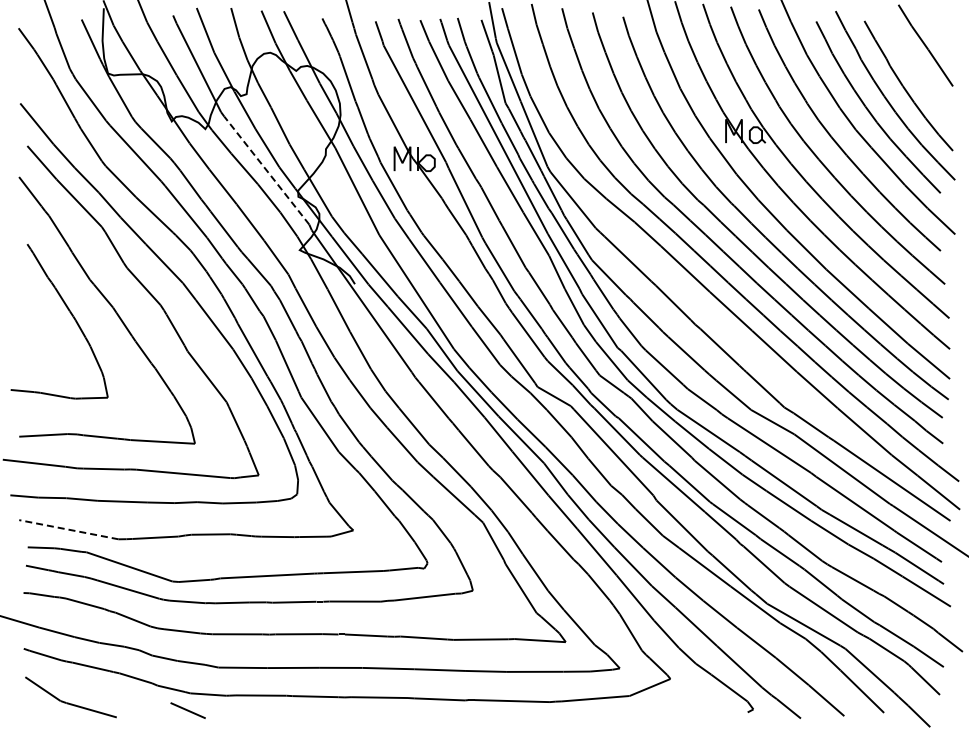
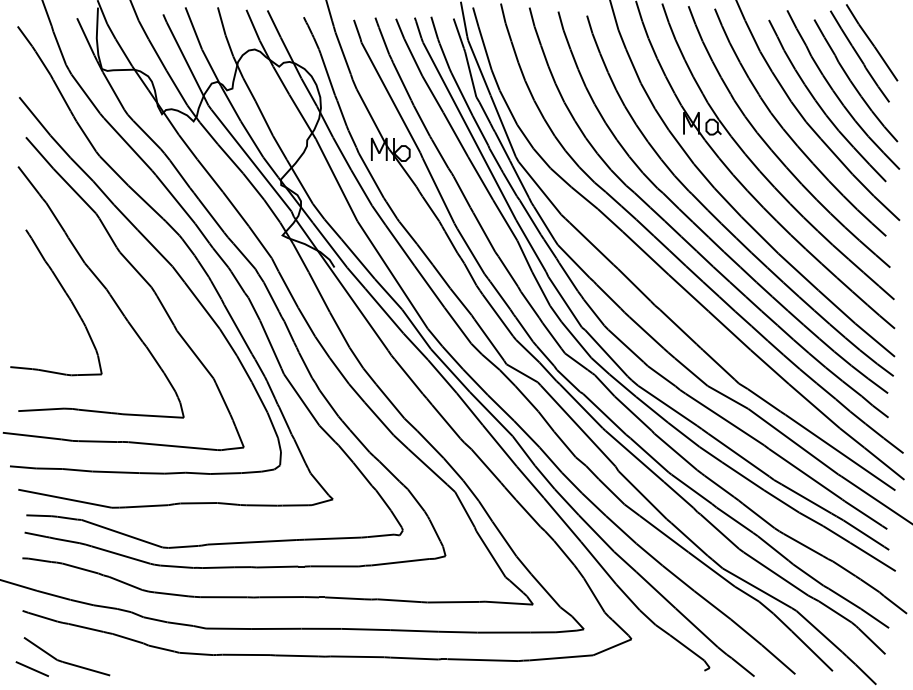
part: (912, 60) -> (859, 56), added
line: (266, 170) -> (251, 160), dashed -> solid
line: (68, 529) -> (64, 498), dashed -> solid
line: (187, 710) -> (31, 668), moved

